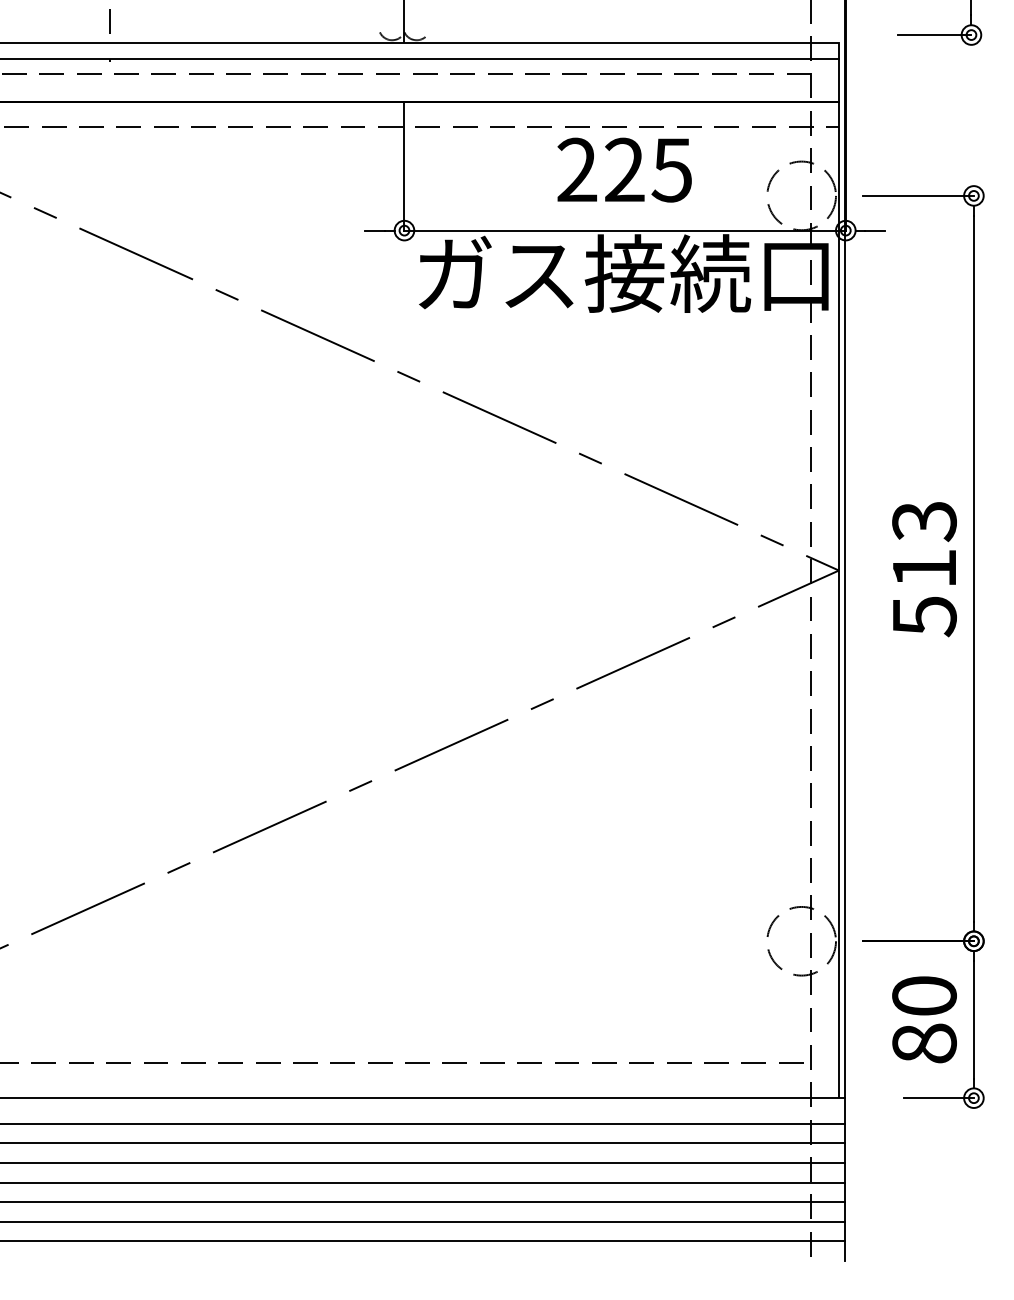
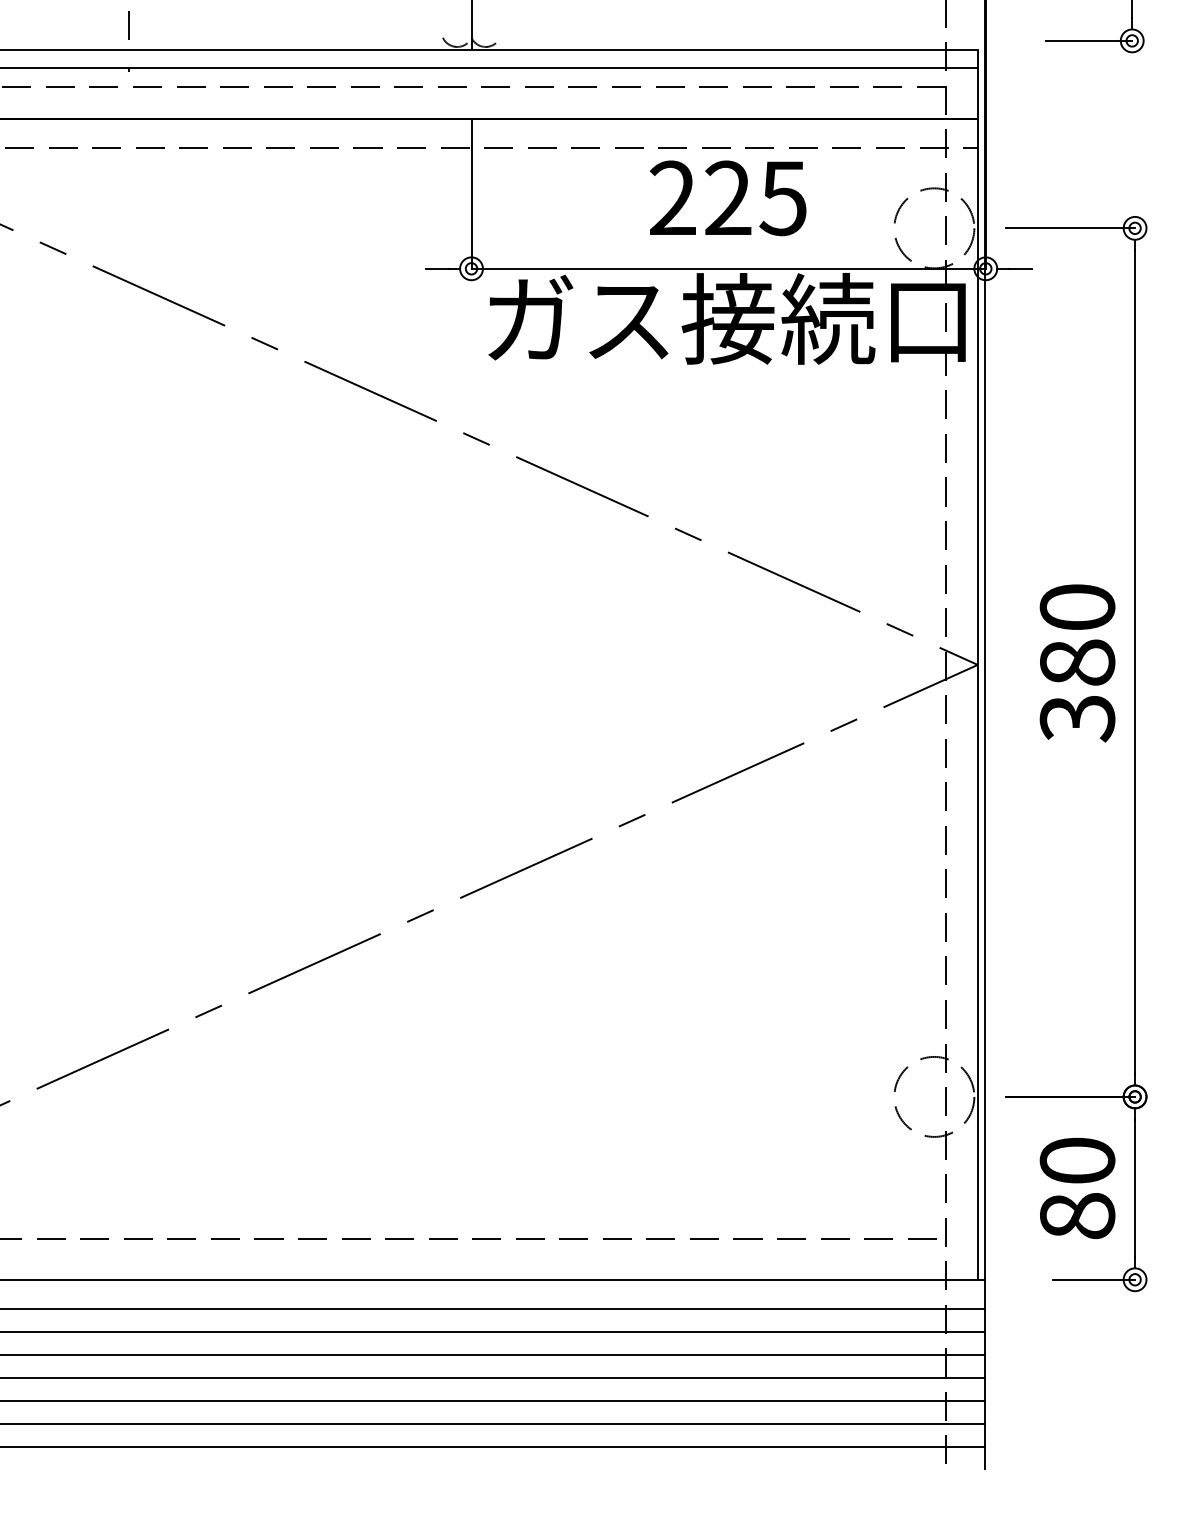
text: (924, 569) -> (1077, 663), 513 -> 380

